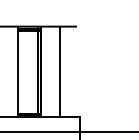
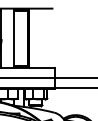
line: (60, 72) -> (42, 38), removed

